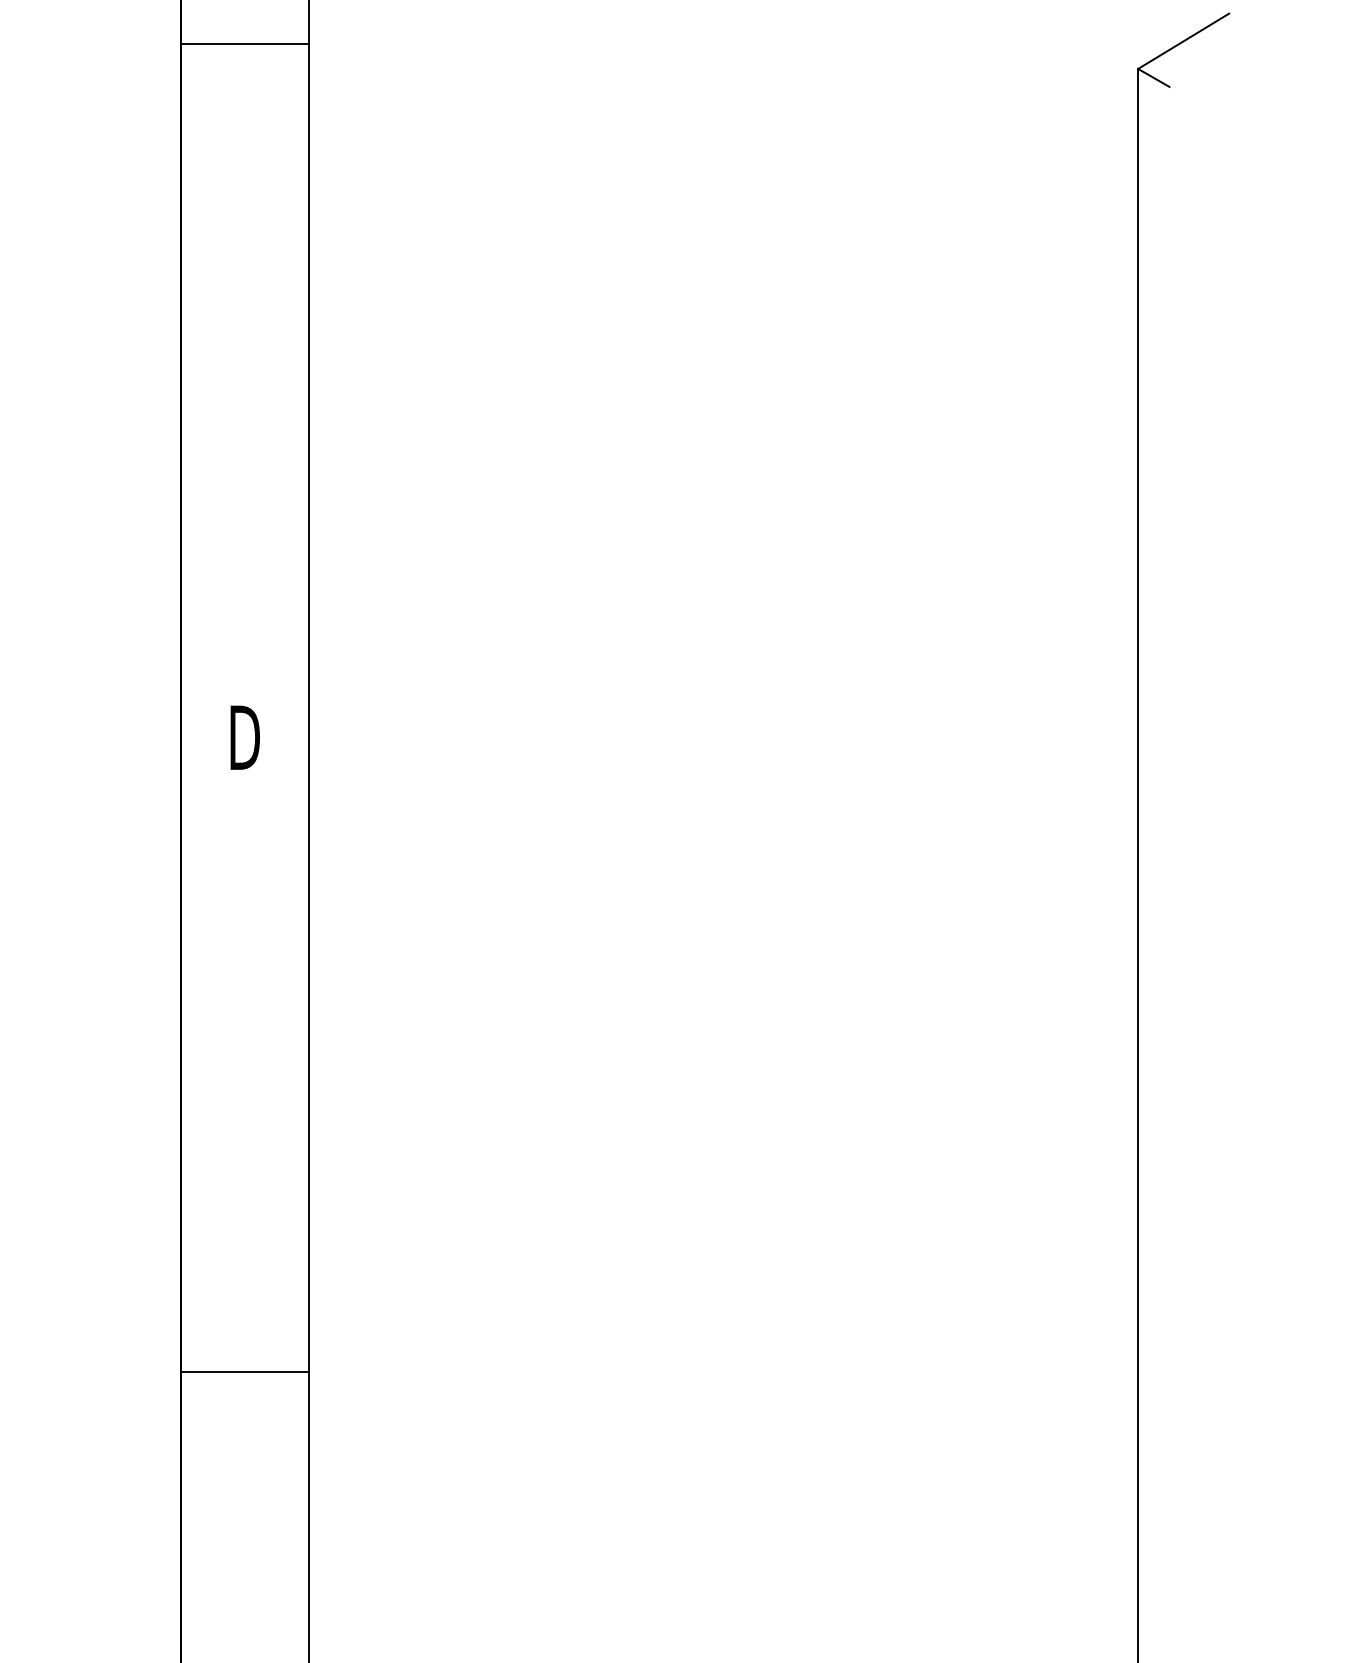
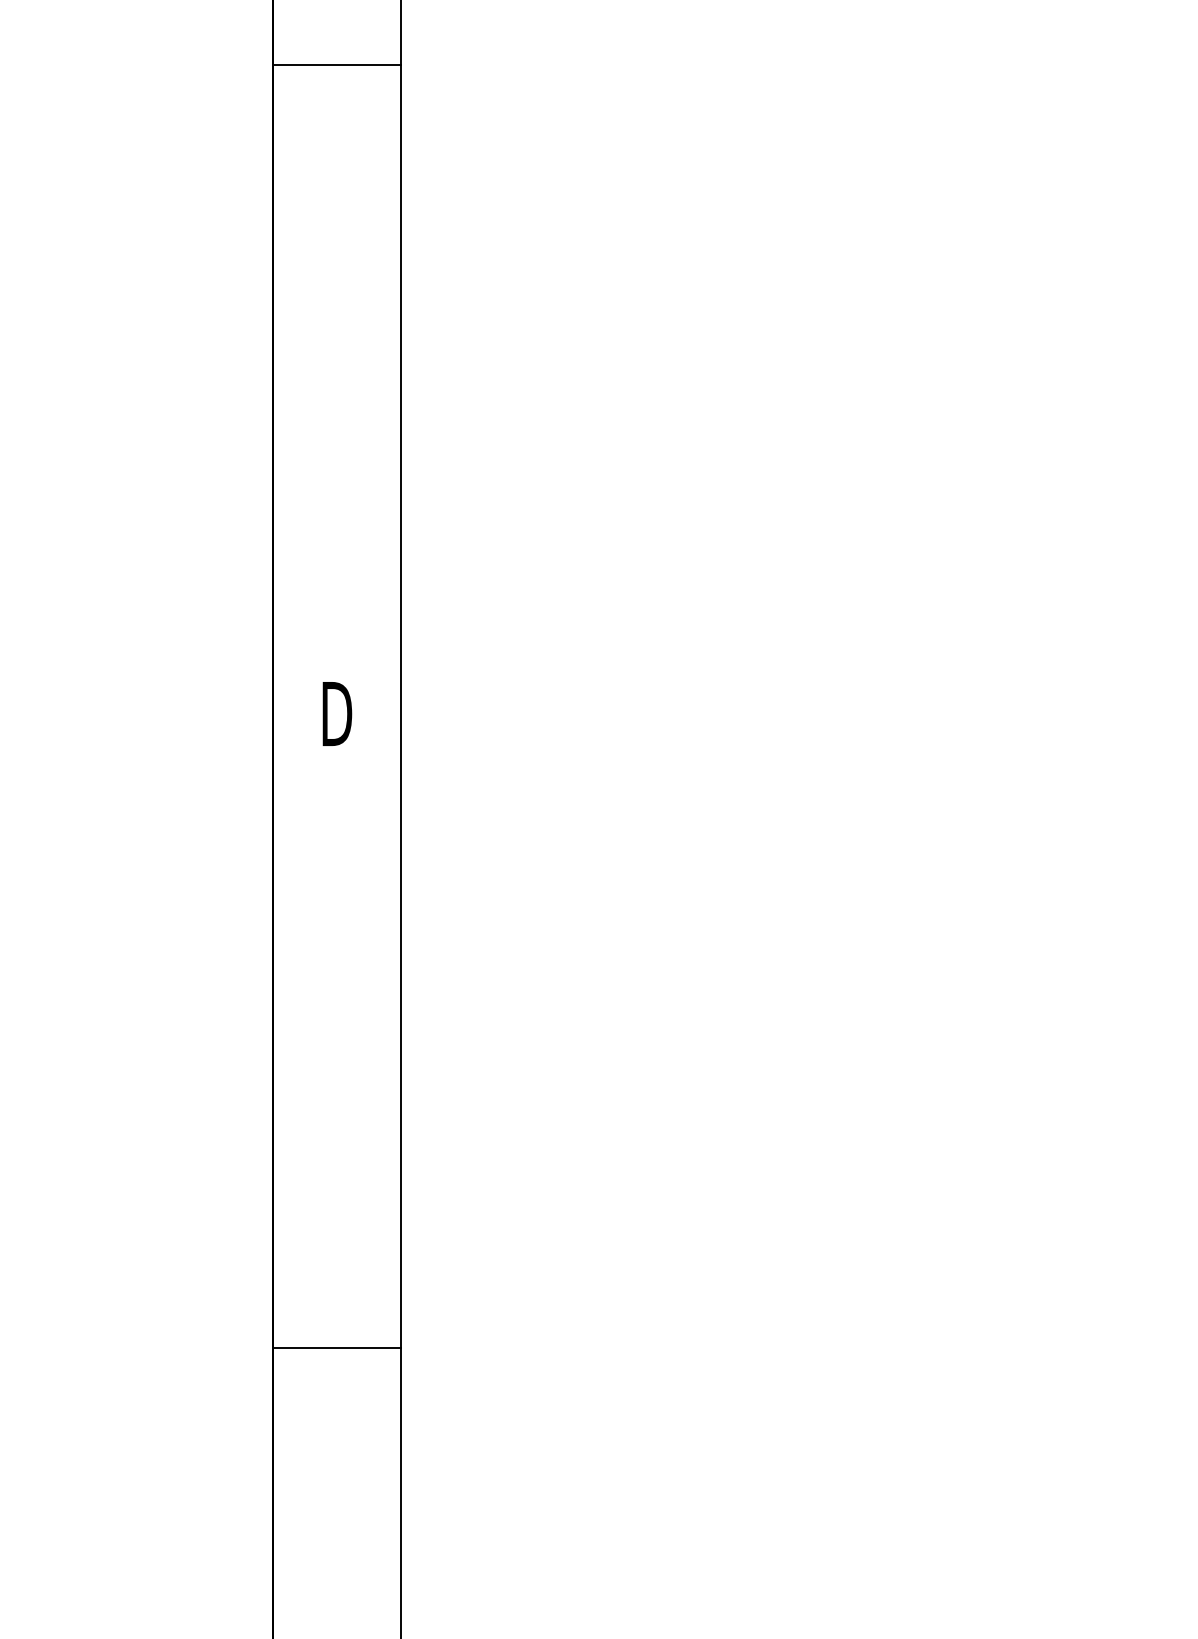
line: (245, 44) -> (337, 65), moved

